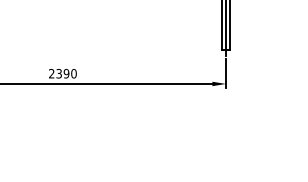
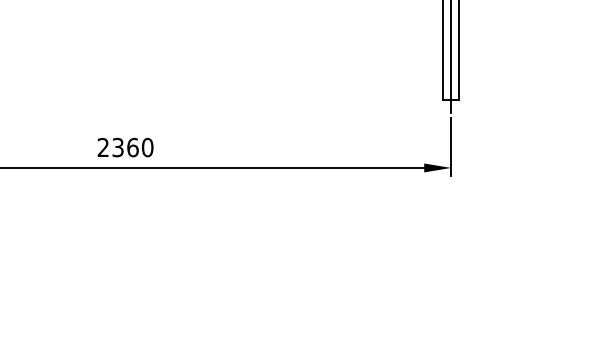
text: (66, 73) -> (132, 147), 2390 -> 2360

